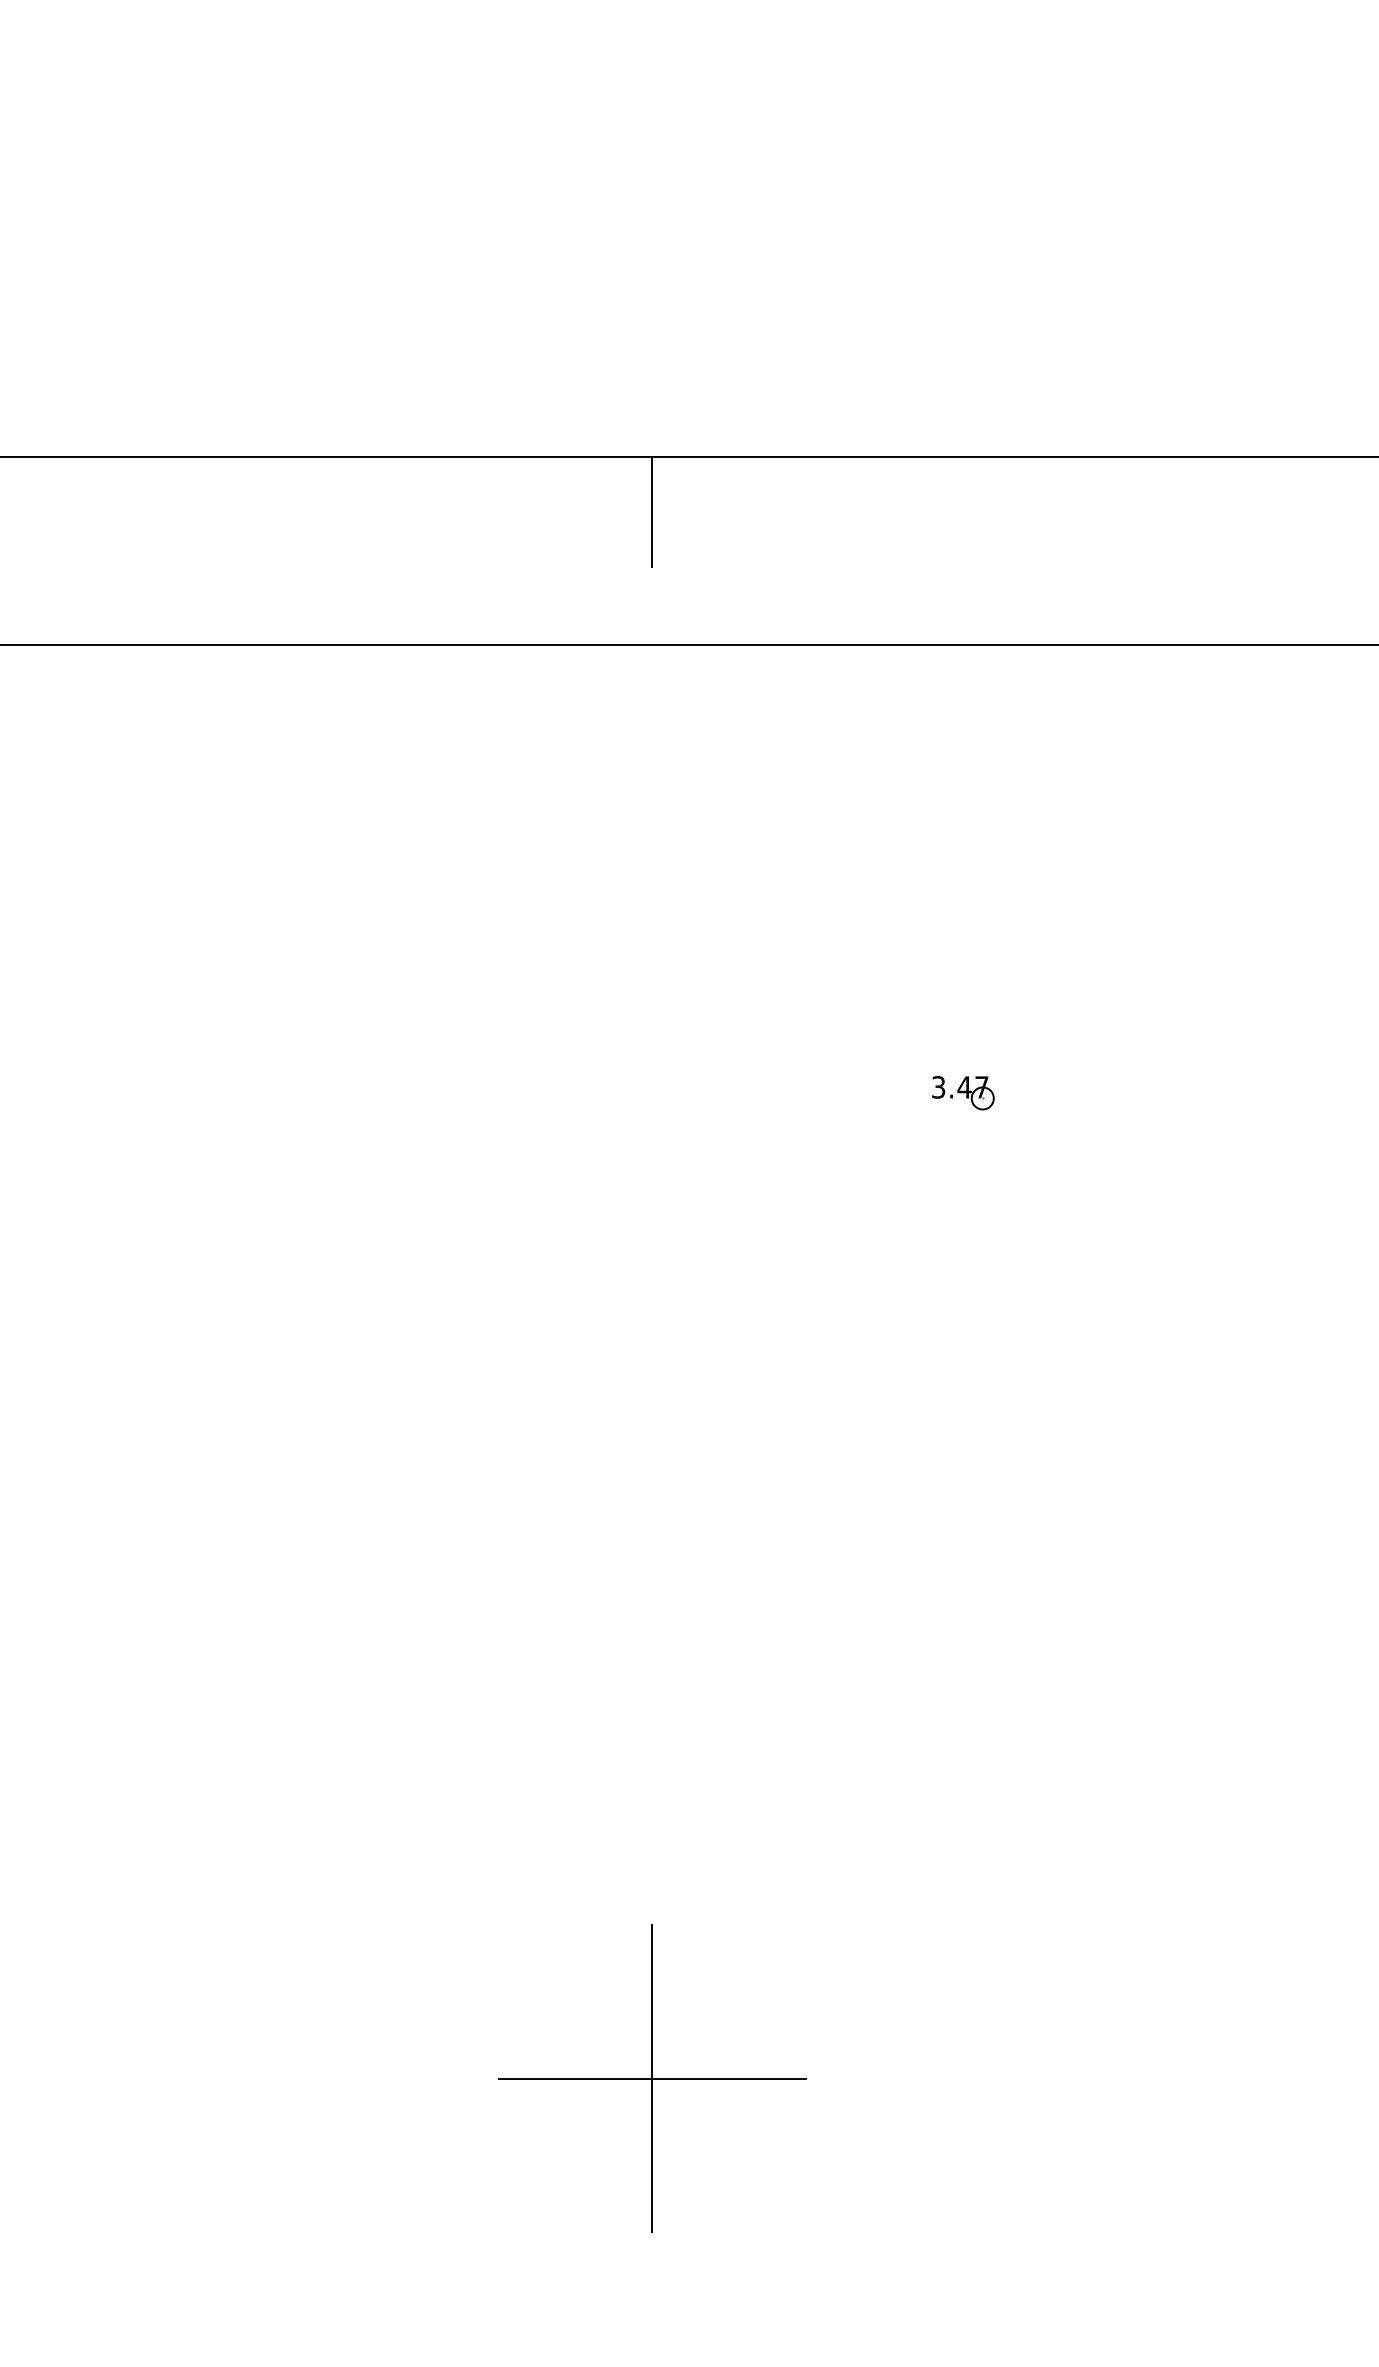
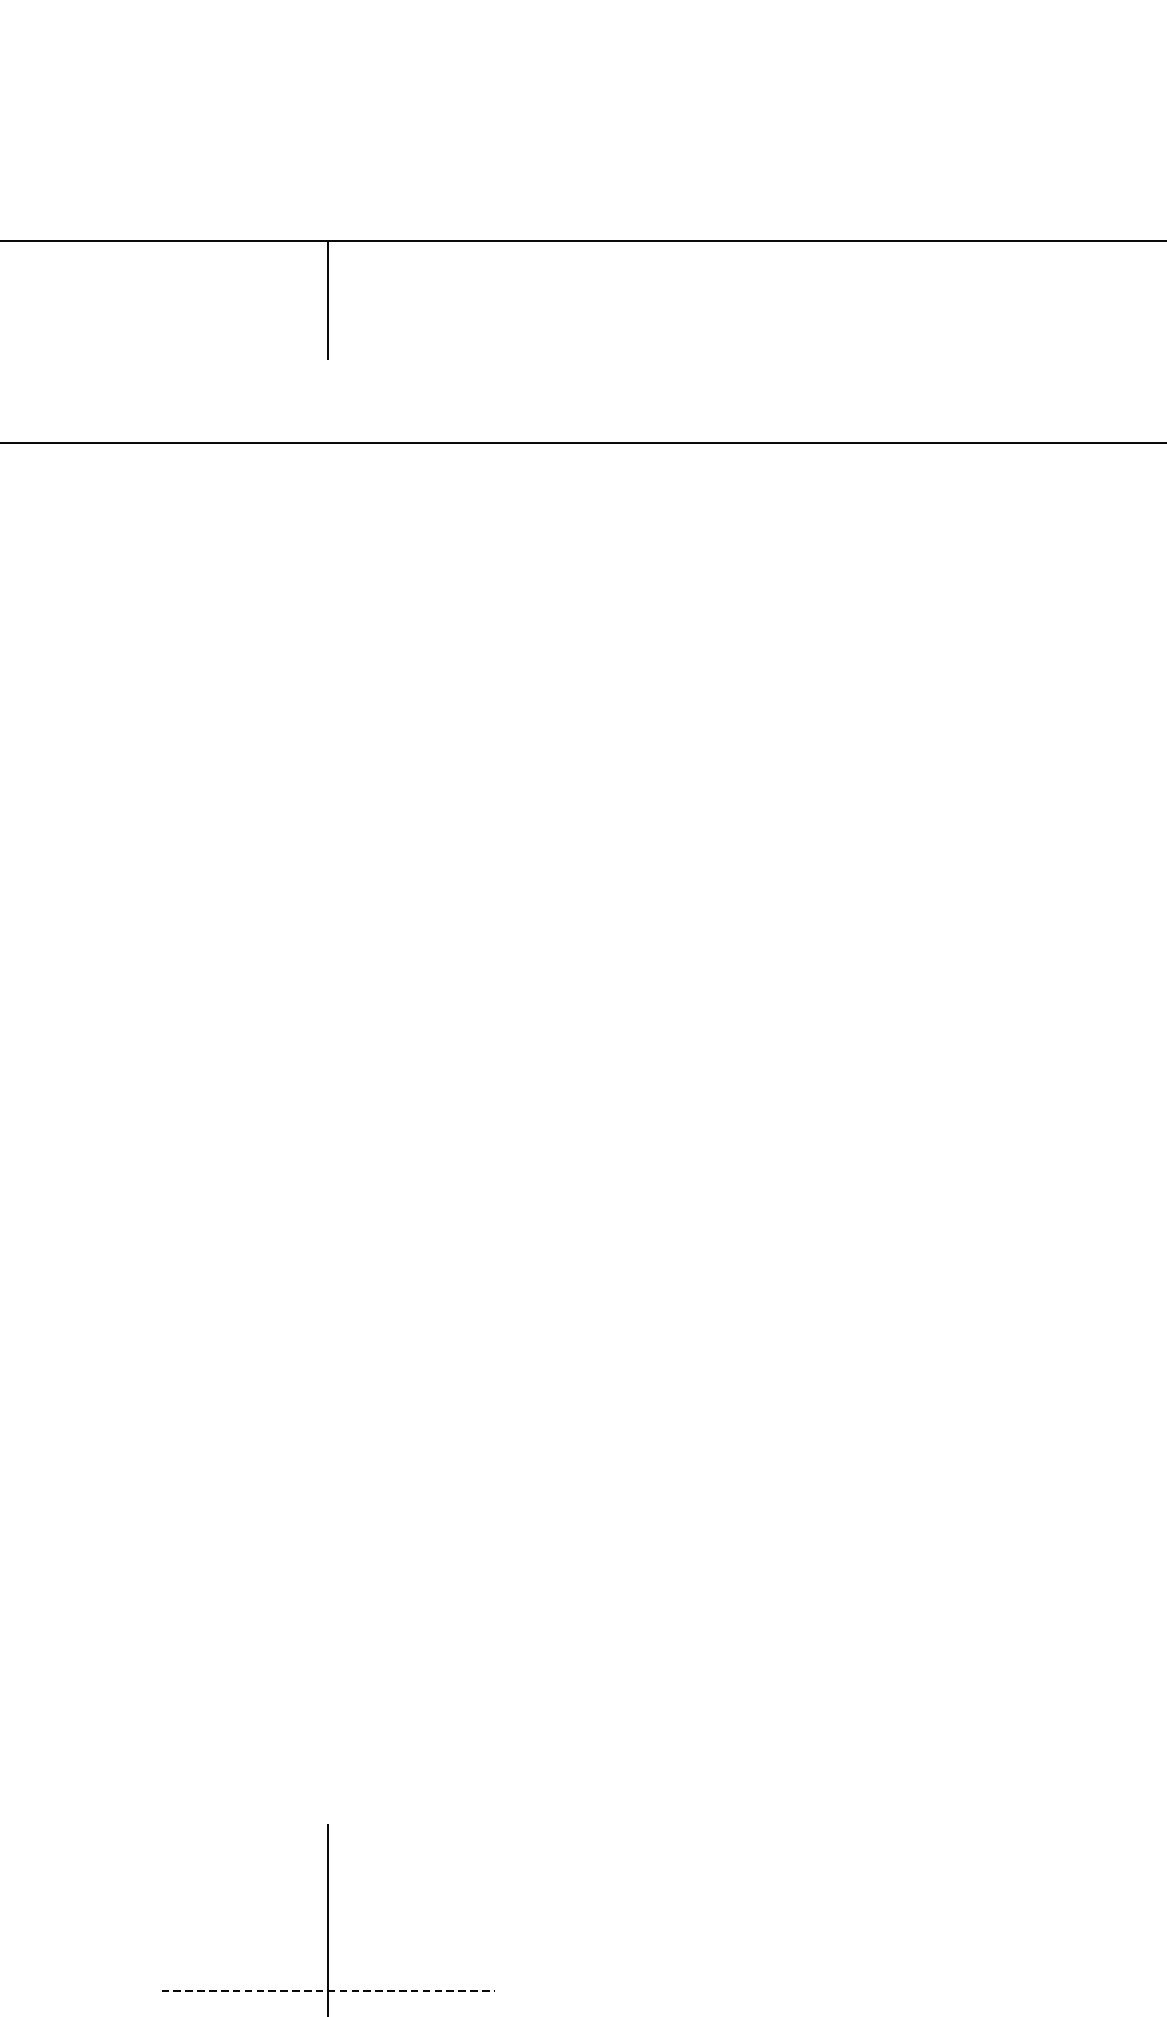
part: (963, 1093) -> (663, 927), removed
line: (652, 2078) -> (328, 1990), solid -> dashed

